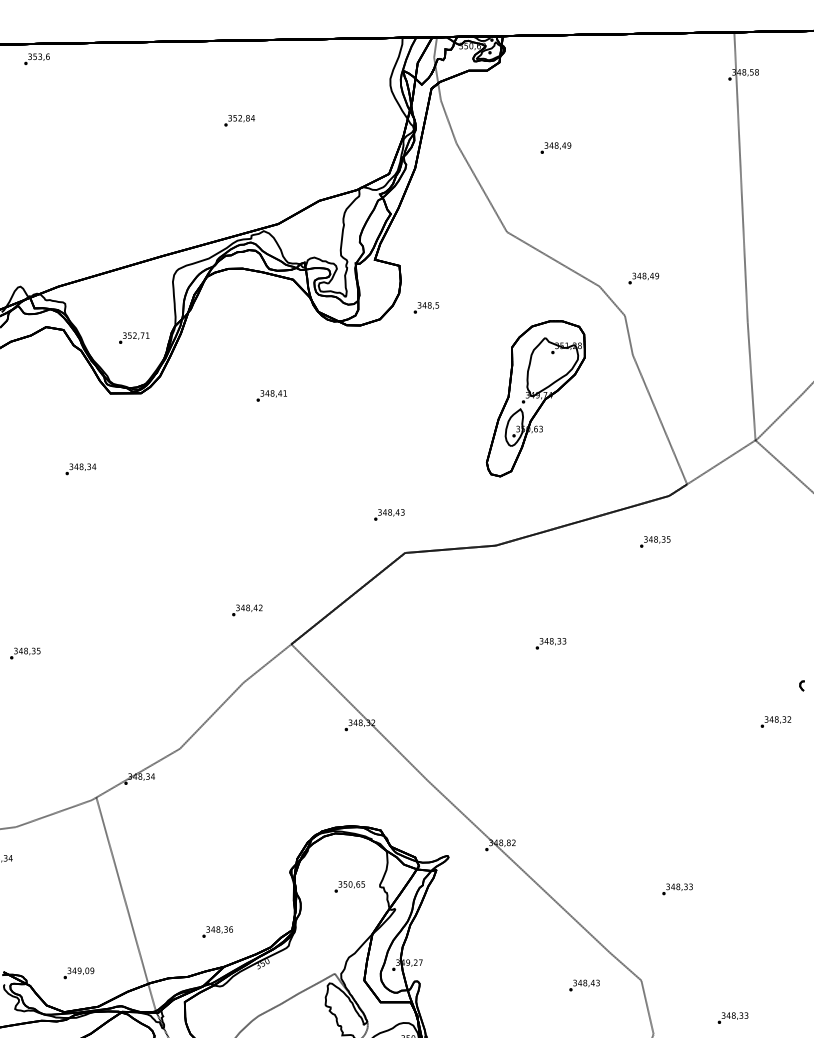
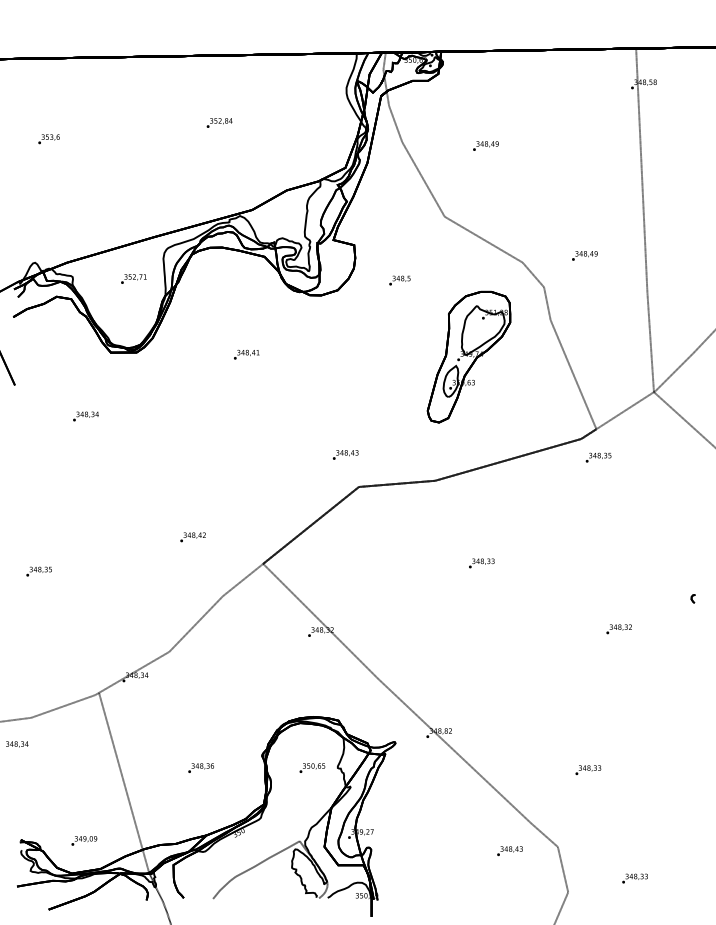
text: (36, 59) -> (48, 139), moved
text: (643, 278) -> (584, 255), moved
text: (425, 307) -> (399, 280), moved
text: (133, 337) -> (133, 278), moved
text: (655, 541) -> (598, 457), moved
text: (246, 610) -> (192, 537), moved
text: (775, 722) -> (618, 629), moved
text: (216, 931) -> (200, 767), moved

